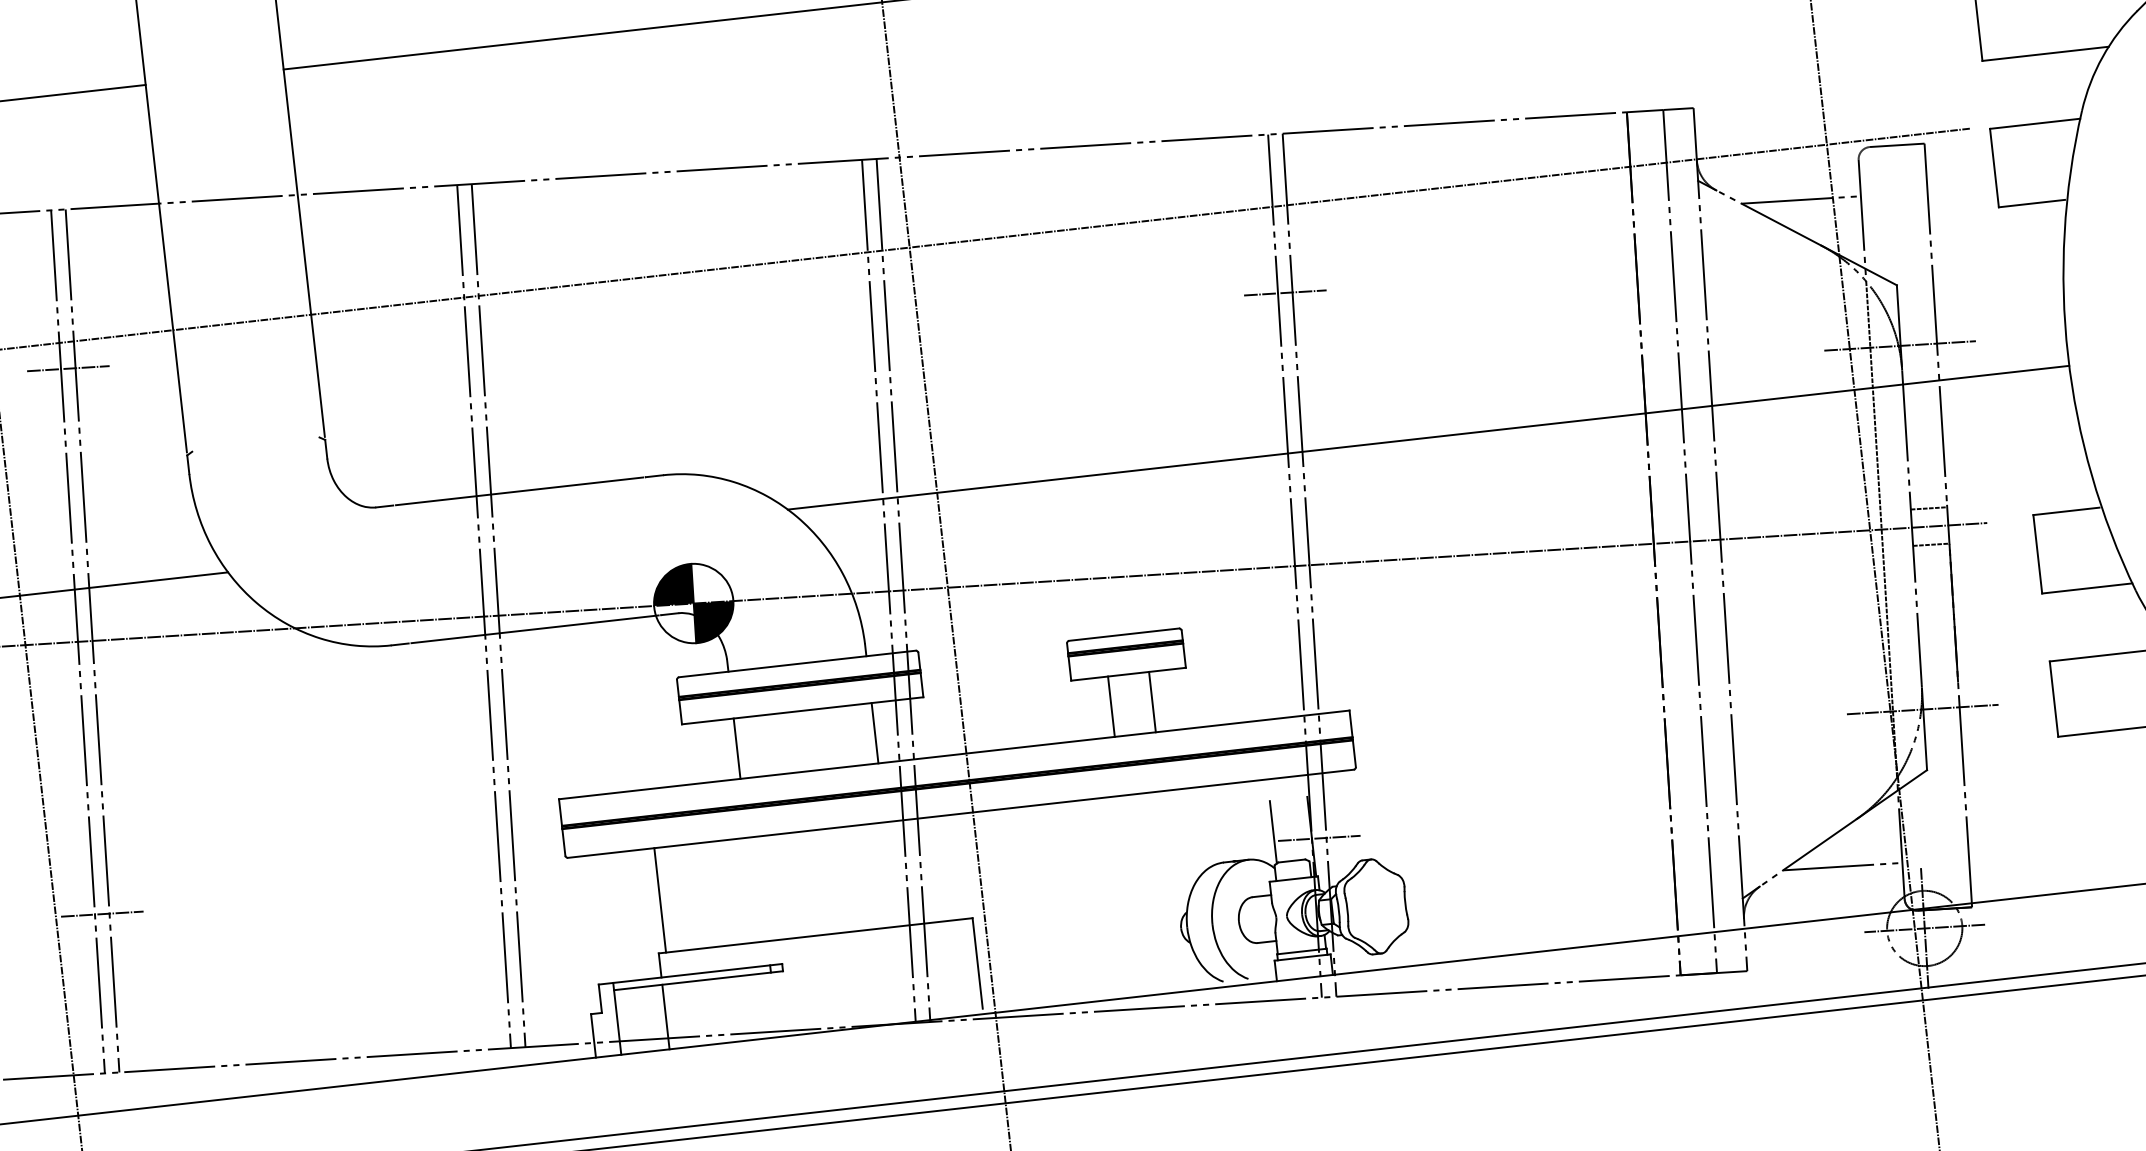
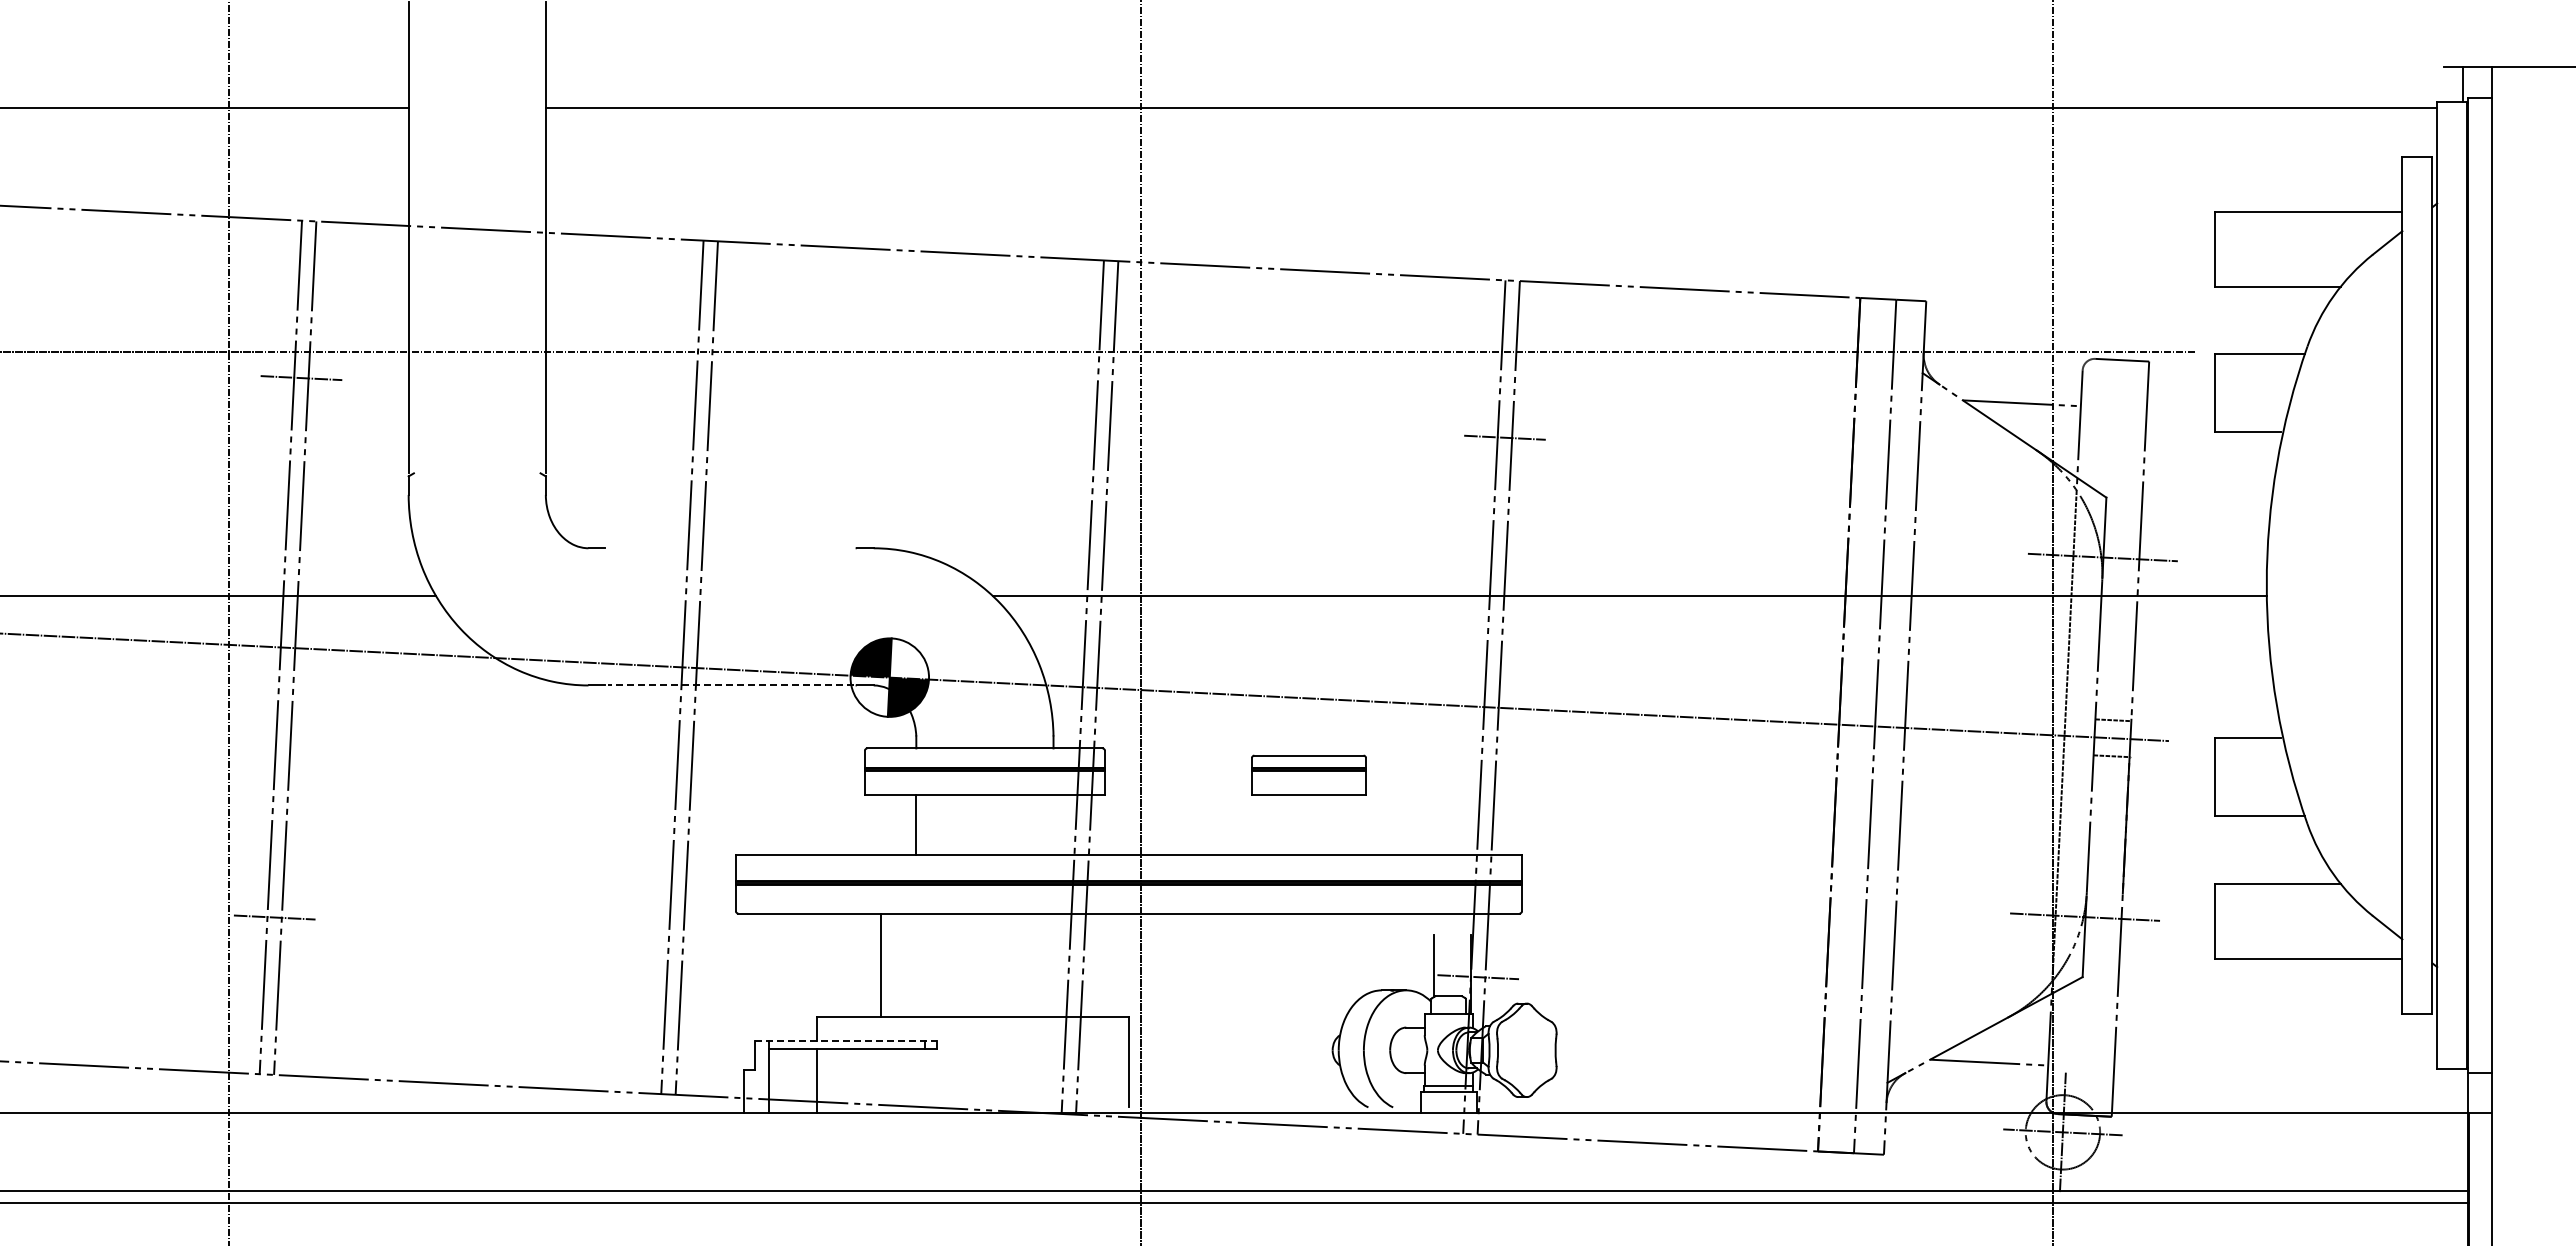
line: (520, 491) -> (731, 548), removed
line: (535, 629) -> (731, 685), solid -> dashed
line: (1152, 701) -> (1329, 824), removed
line: (1111, 706) -> (1288, 824), removed
line: (874, 732) -> (1053, 824), removed
line: (660, 900) -> (881, 965), moved
line: (691, 974) -> (846, 1041), solid -> dashed

